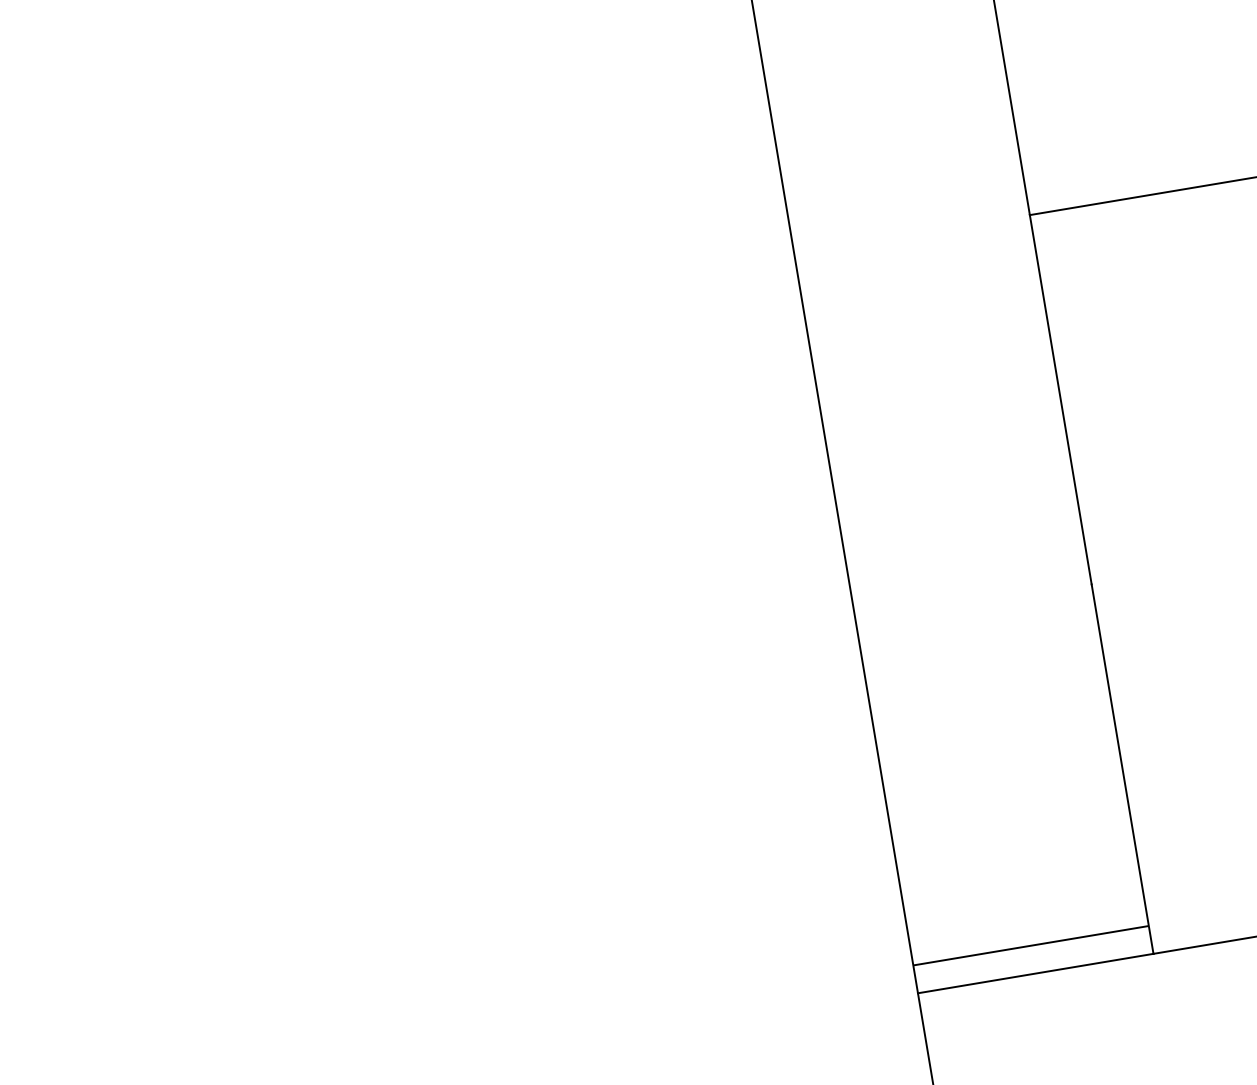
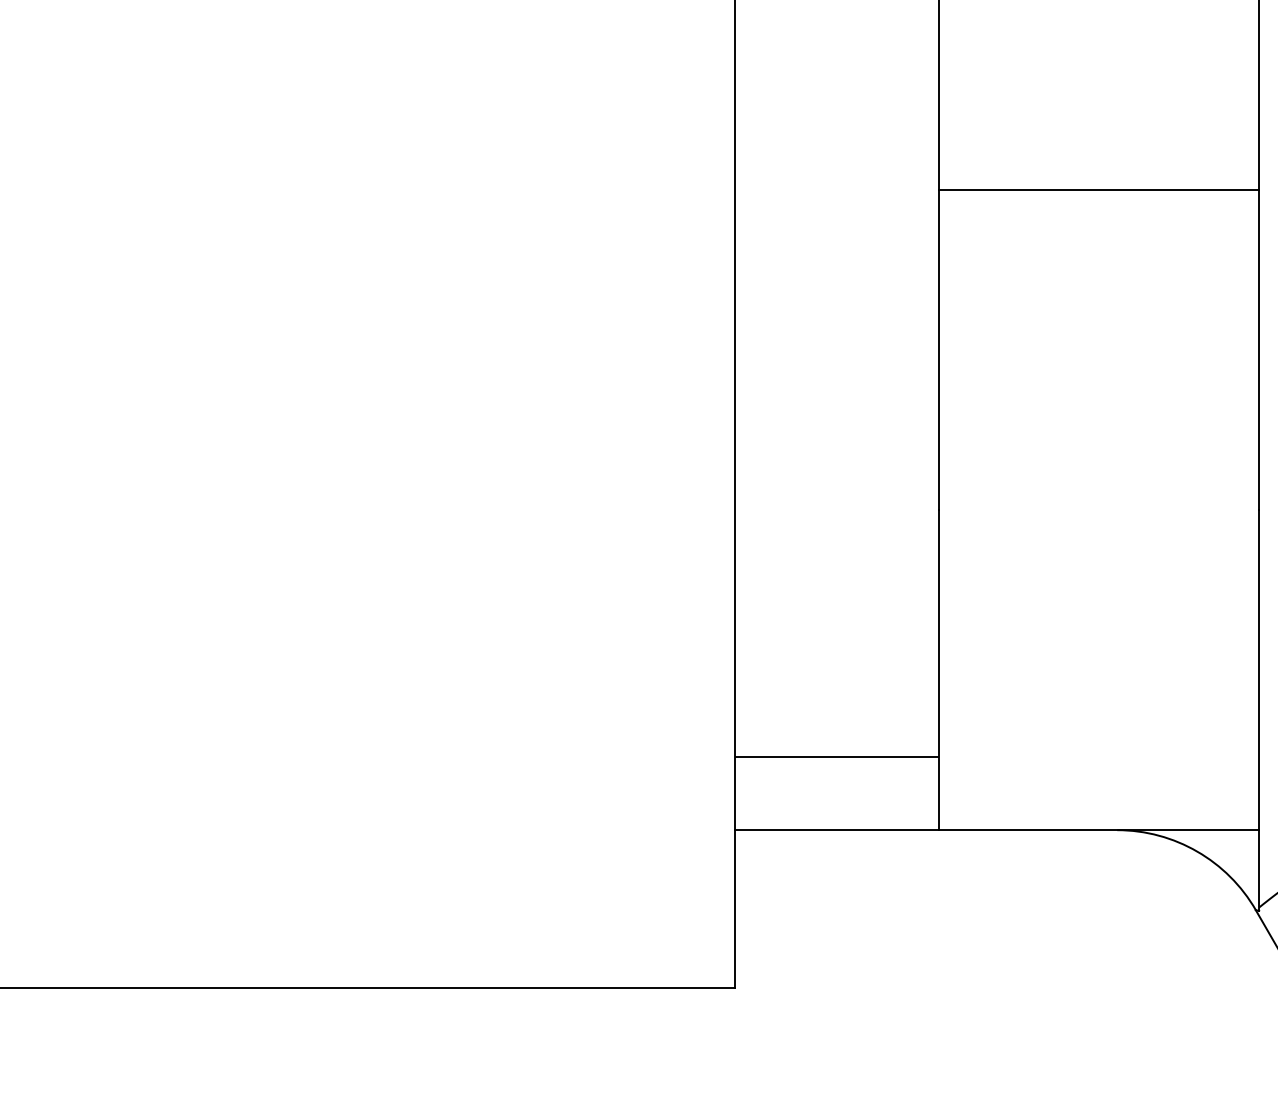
line: (1030, 946) -> (836, 757), moved

